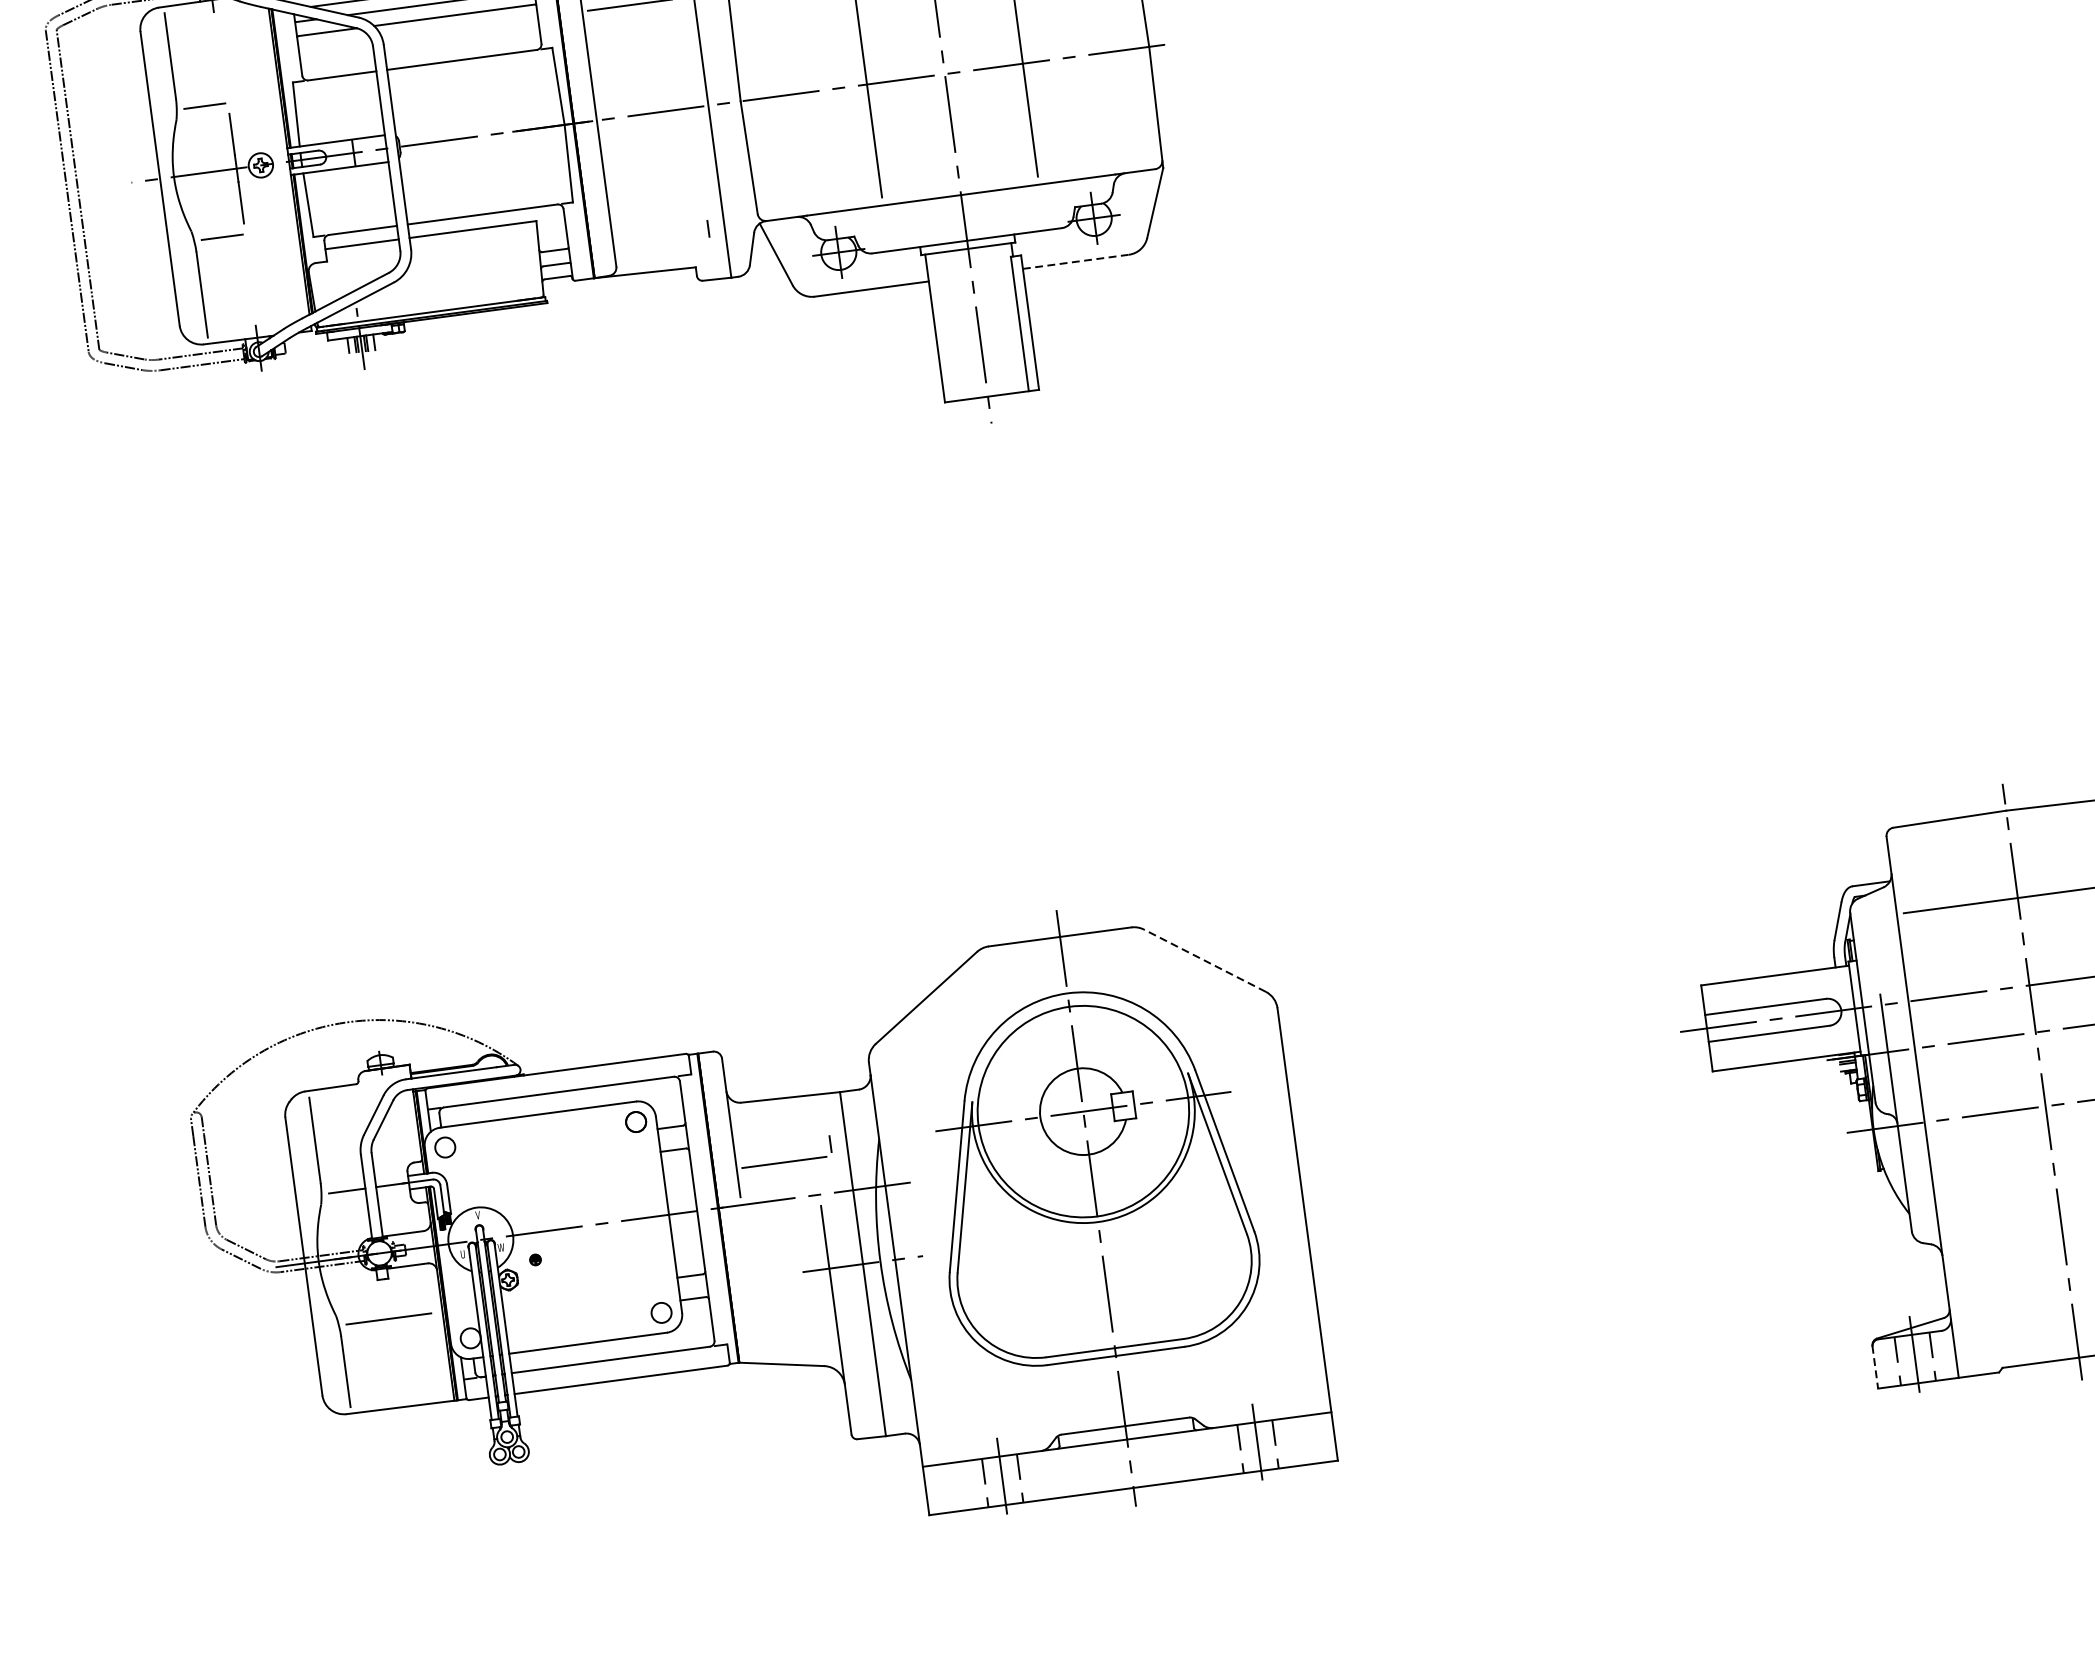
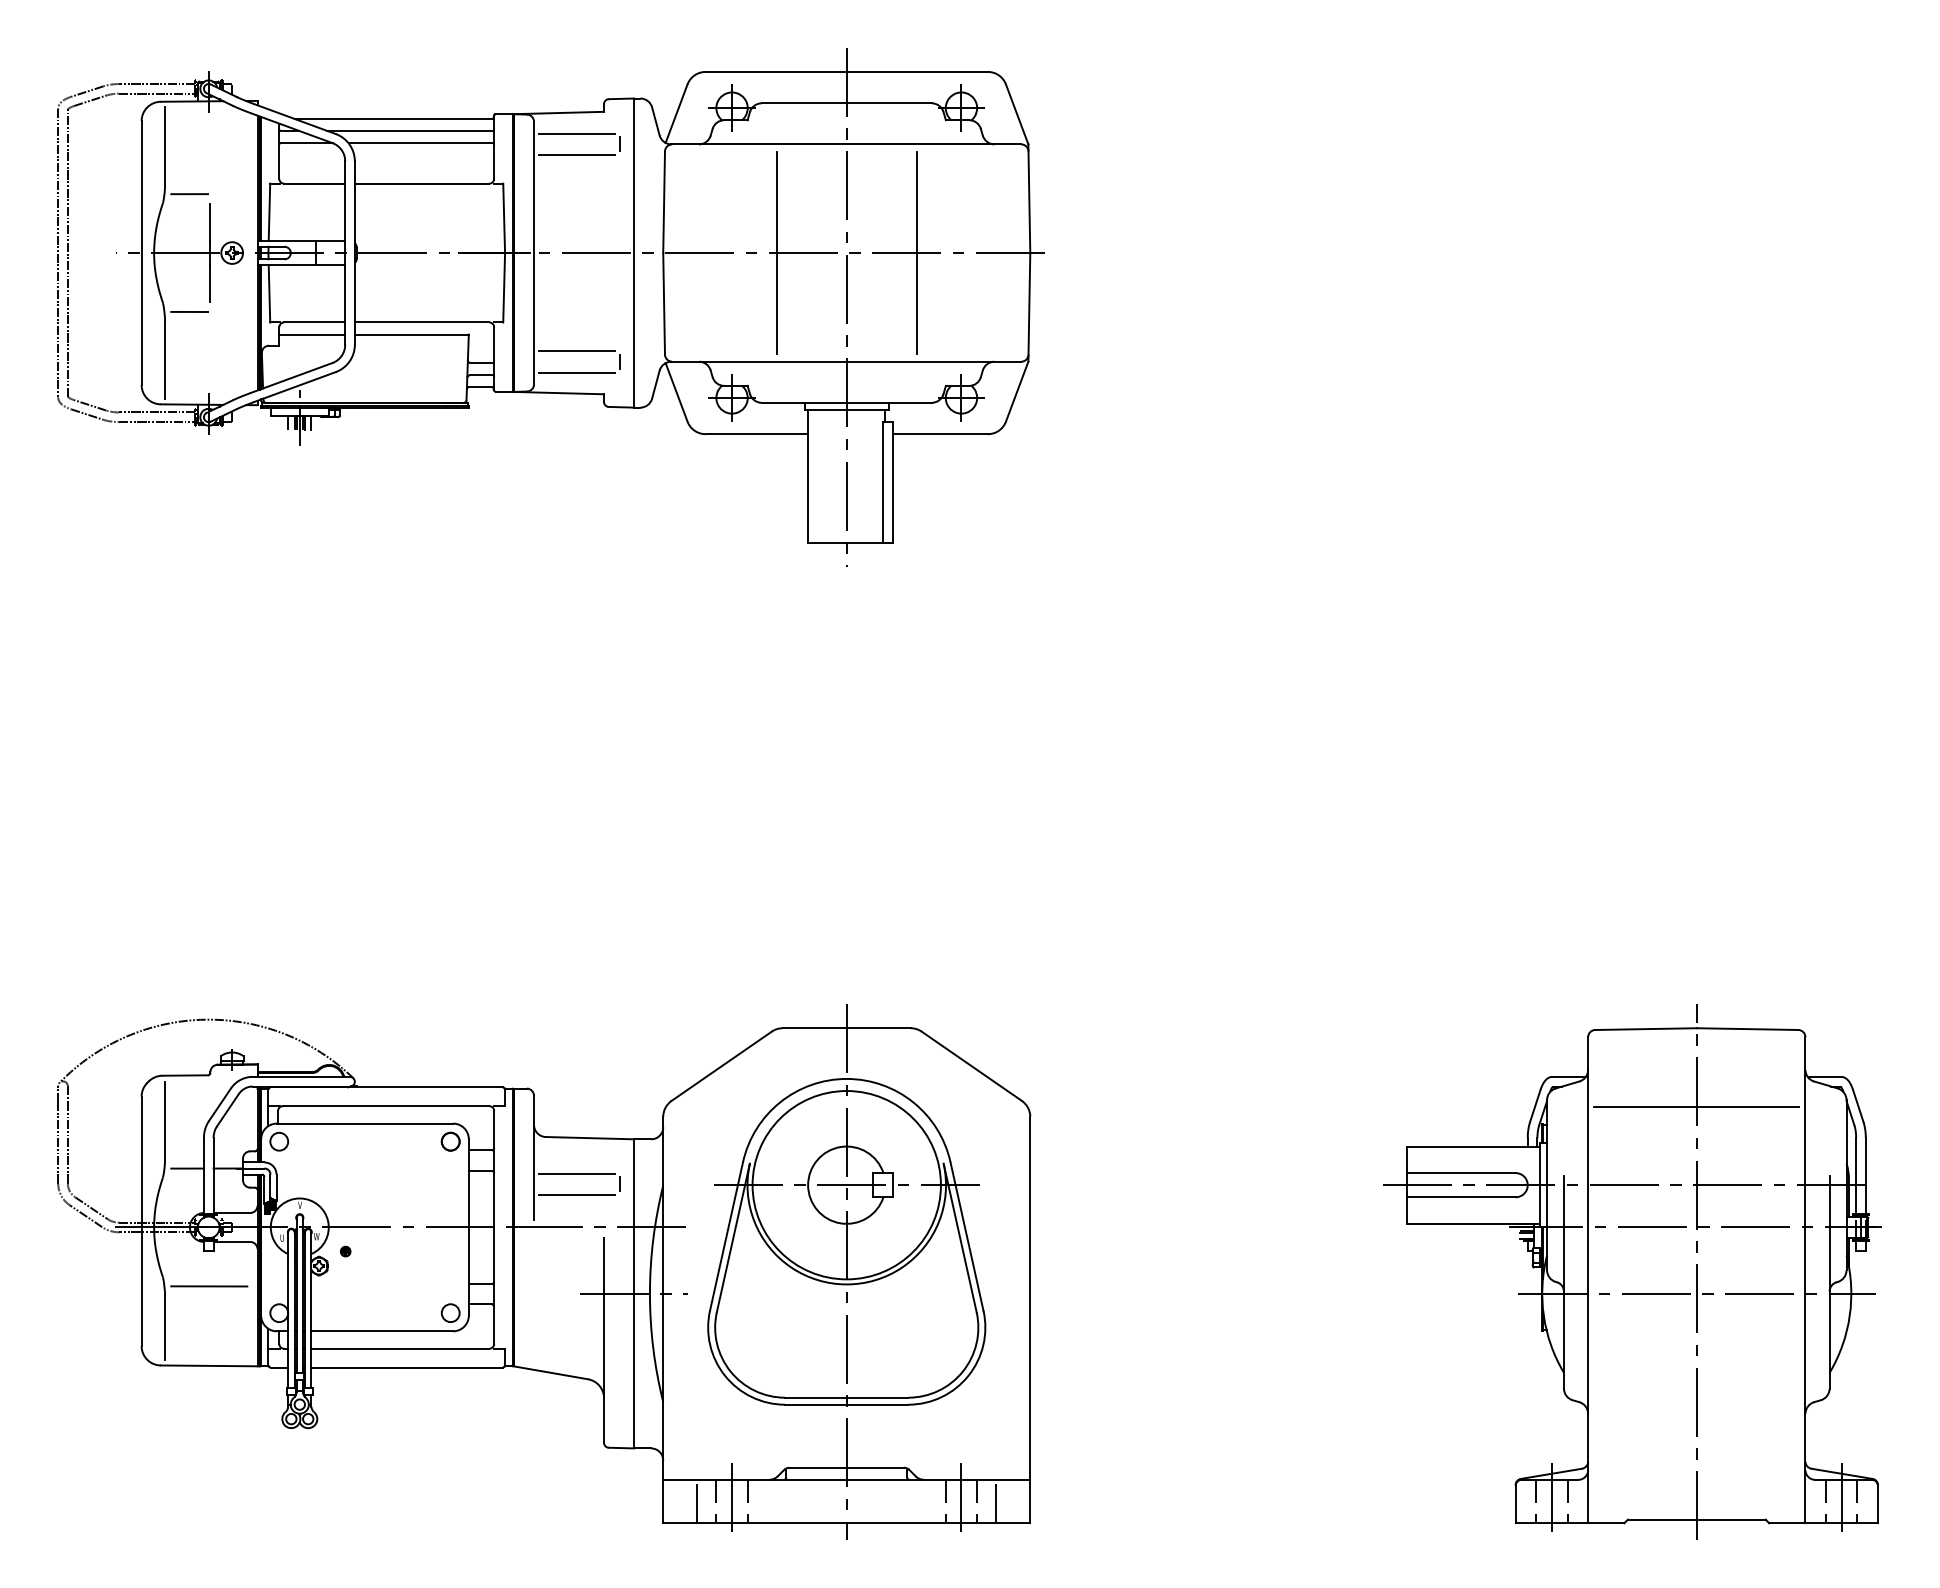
line: (658, 223) -> (576, 351), added
line: (661, 247) -> (576, 372), added
line: (1076, 262) -> (940, 434), dashed -> solid
line: (1204, 960) -> (971, 1066), dashed -> solid
line: (780, 1139) -> (576, 1174), added
line: (1875, 1367) -> (1515, 1504), dashed -> solid
line: (1297, 1443) -> (996, 1503), added
line: (964, 1488) -> (697, 1503), added

